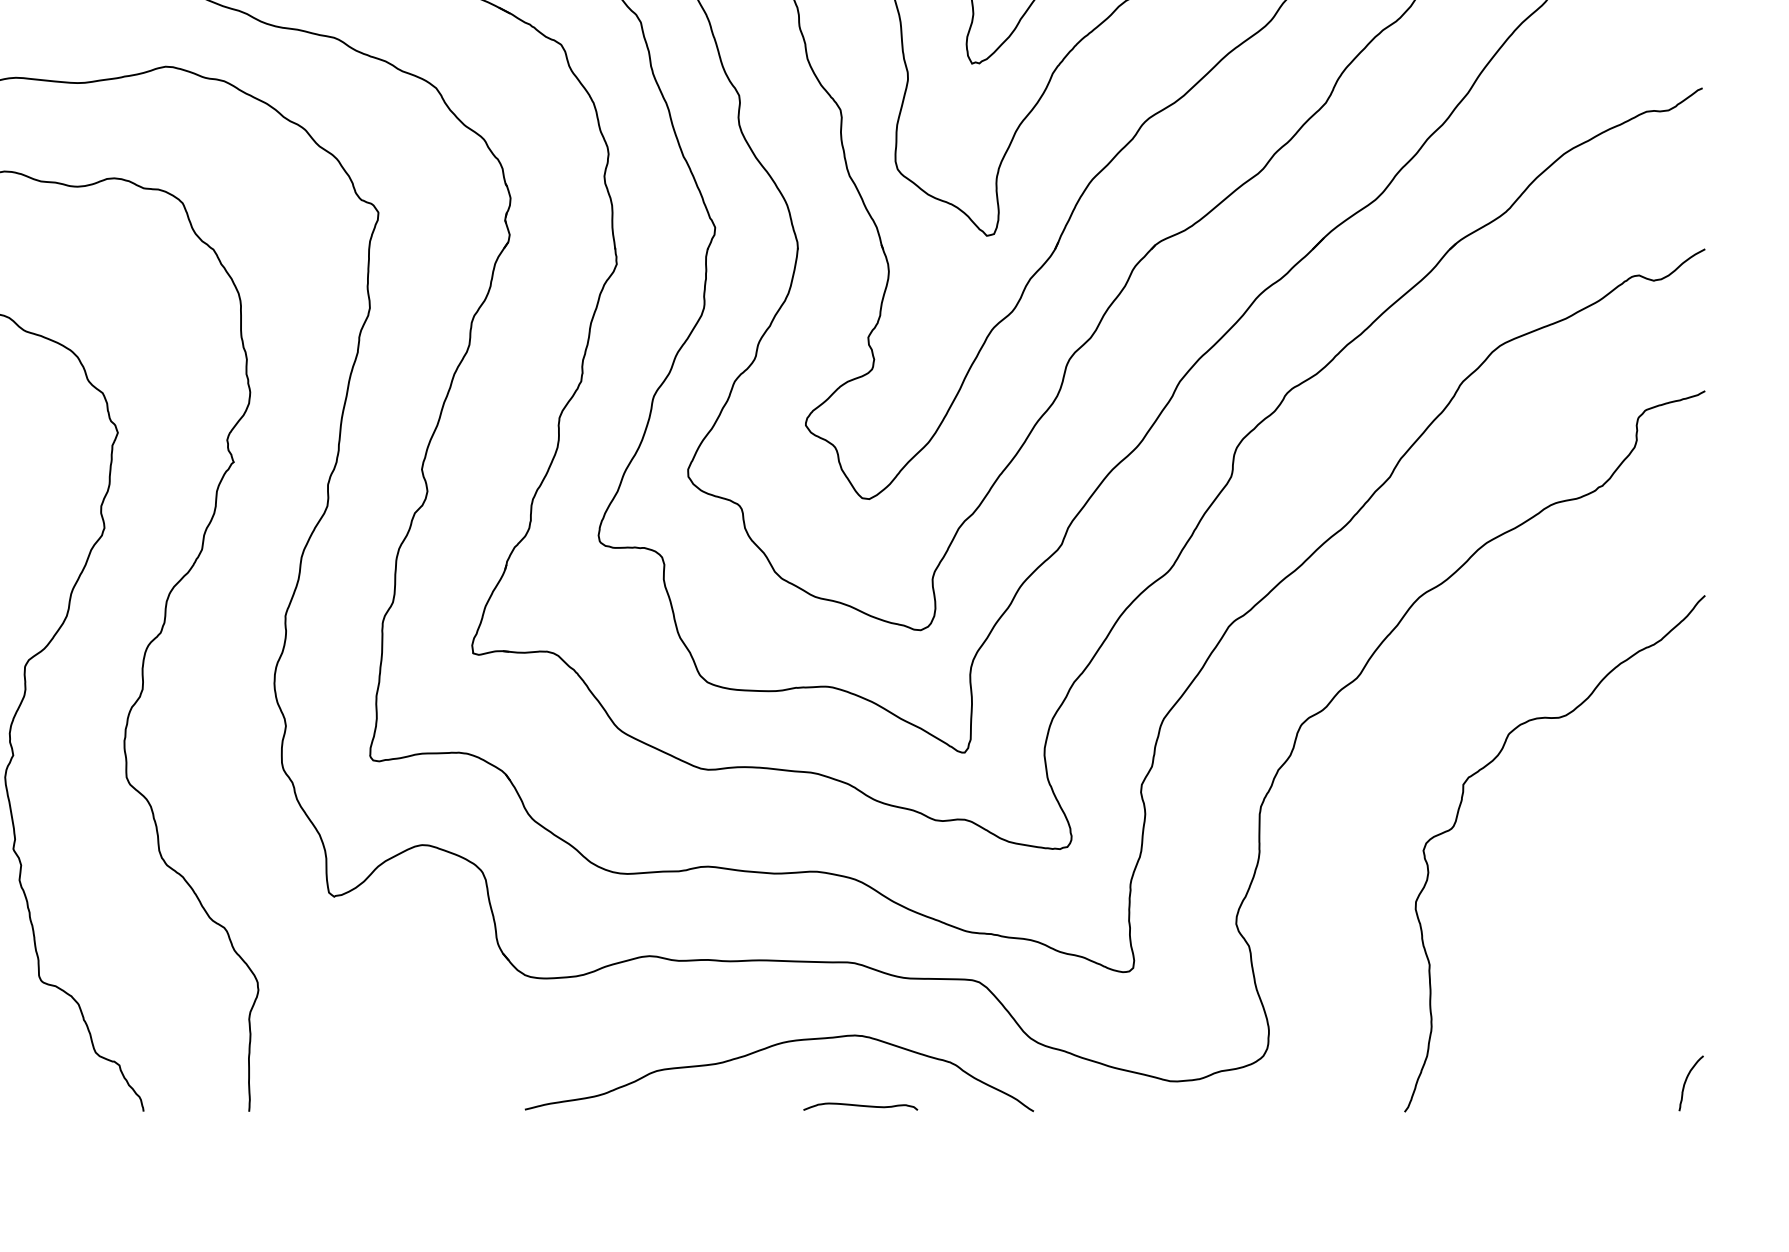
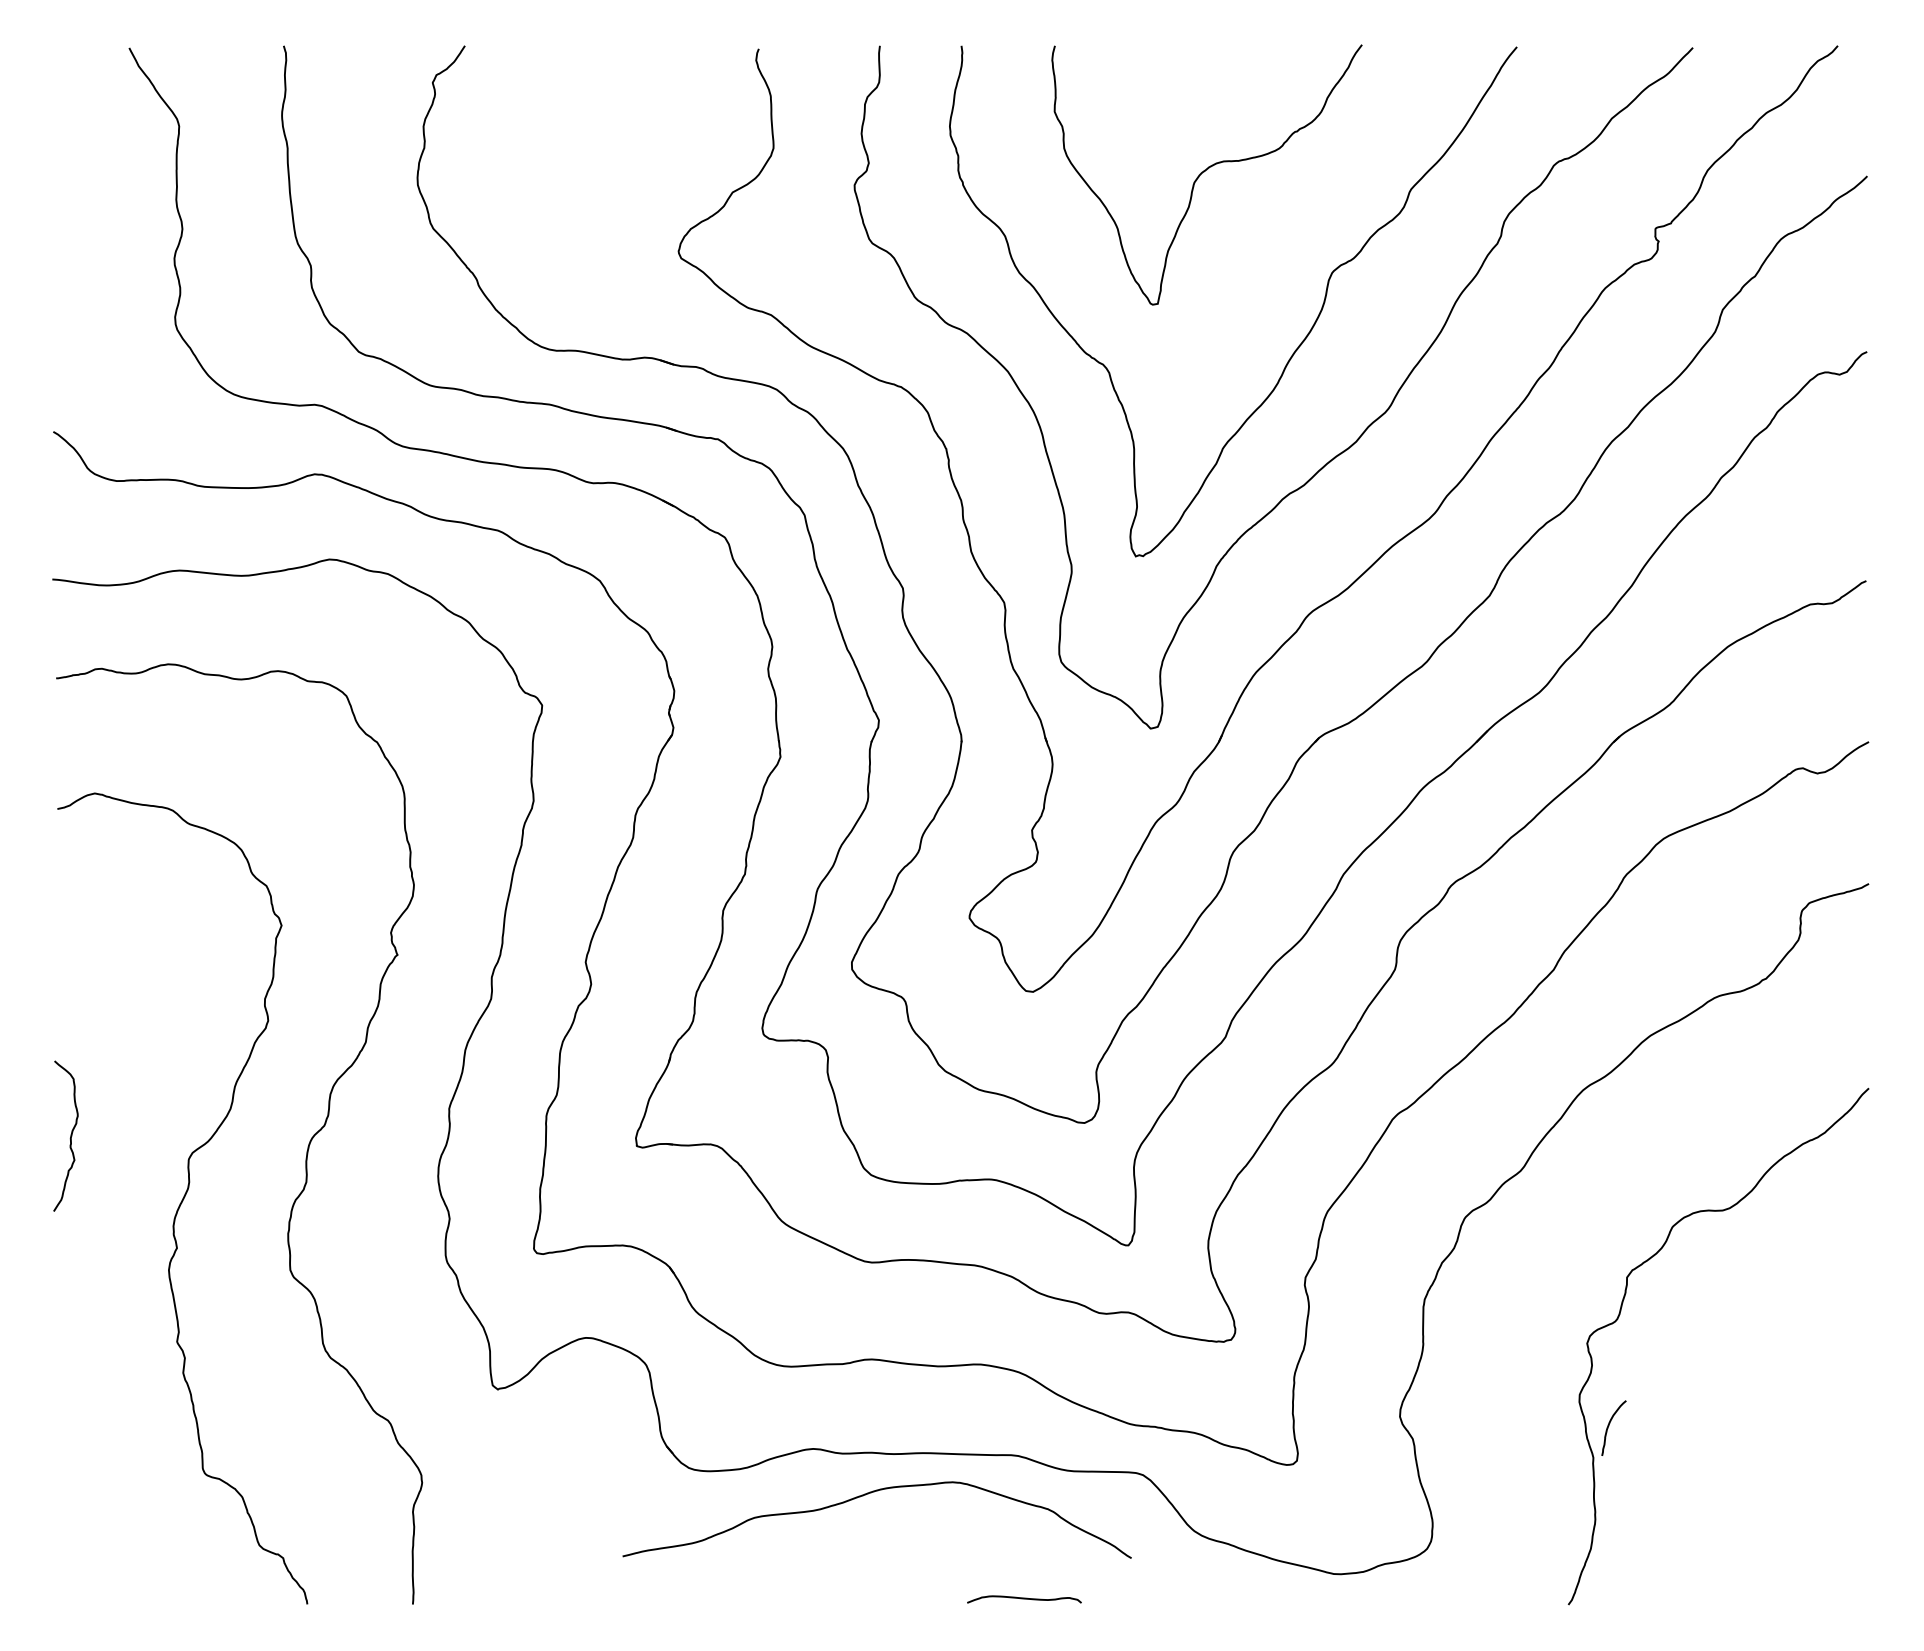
curve: (770, 1047) -> (868, 1494), moved
curve: (1686, 1081) -> (1609, 1426), moved

